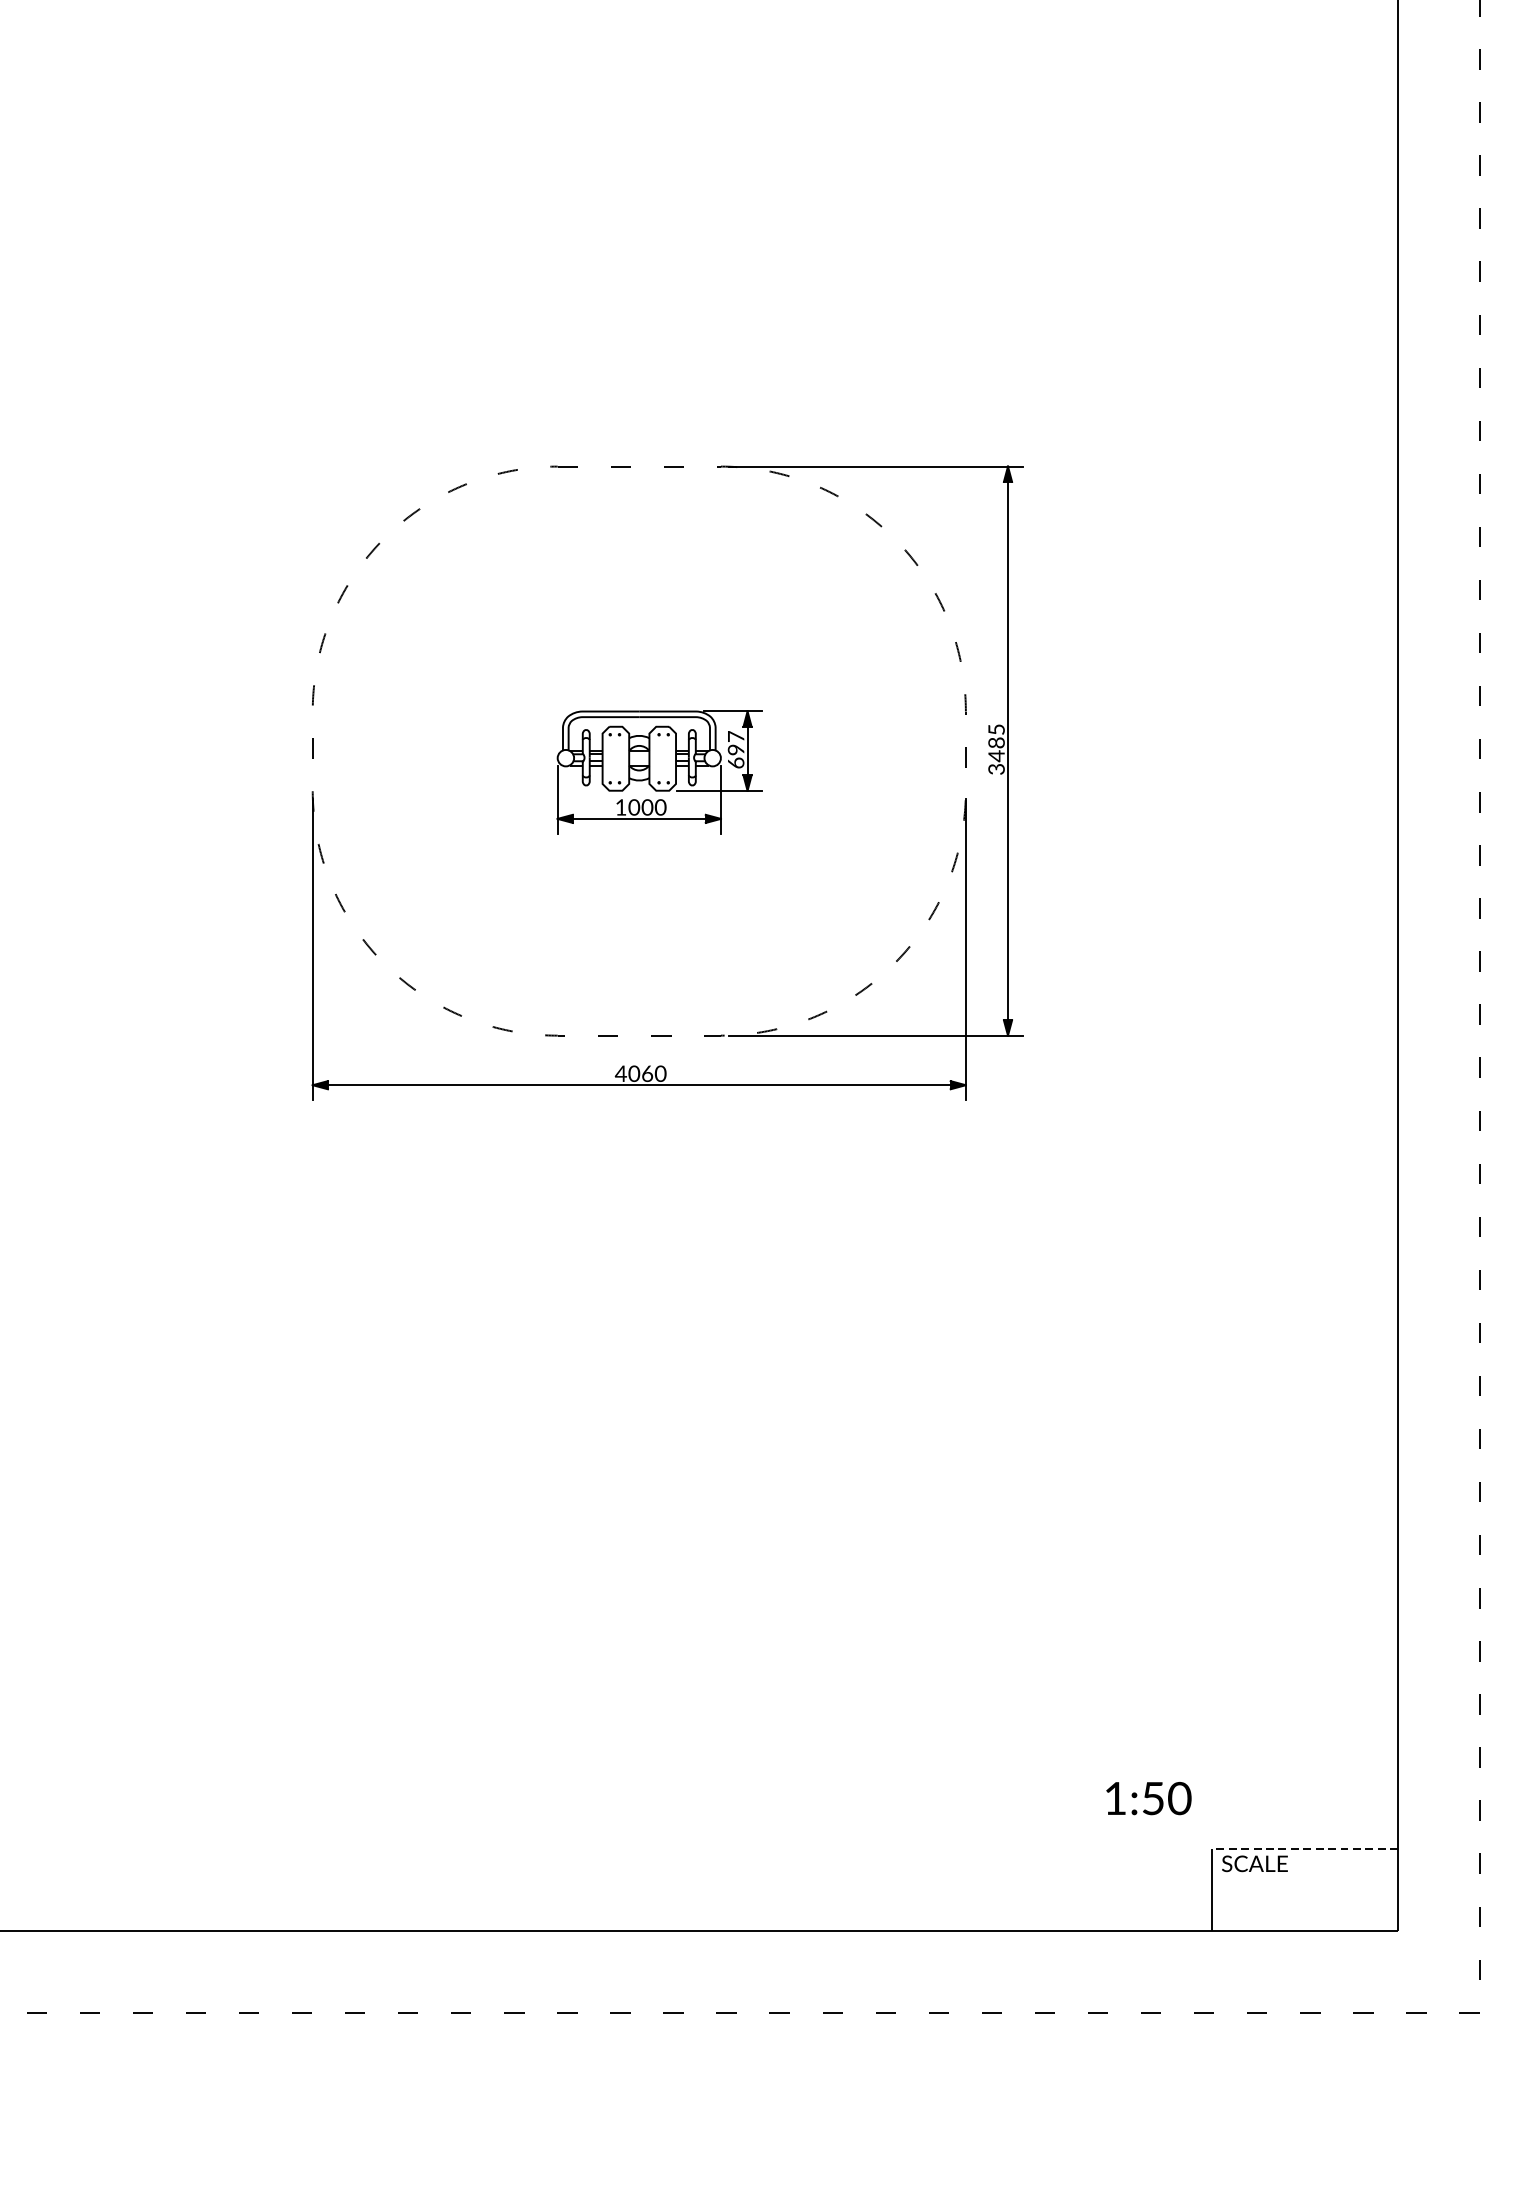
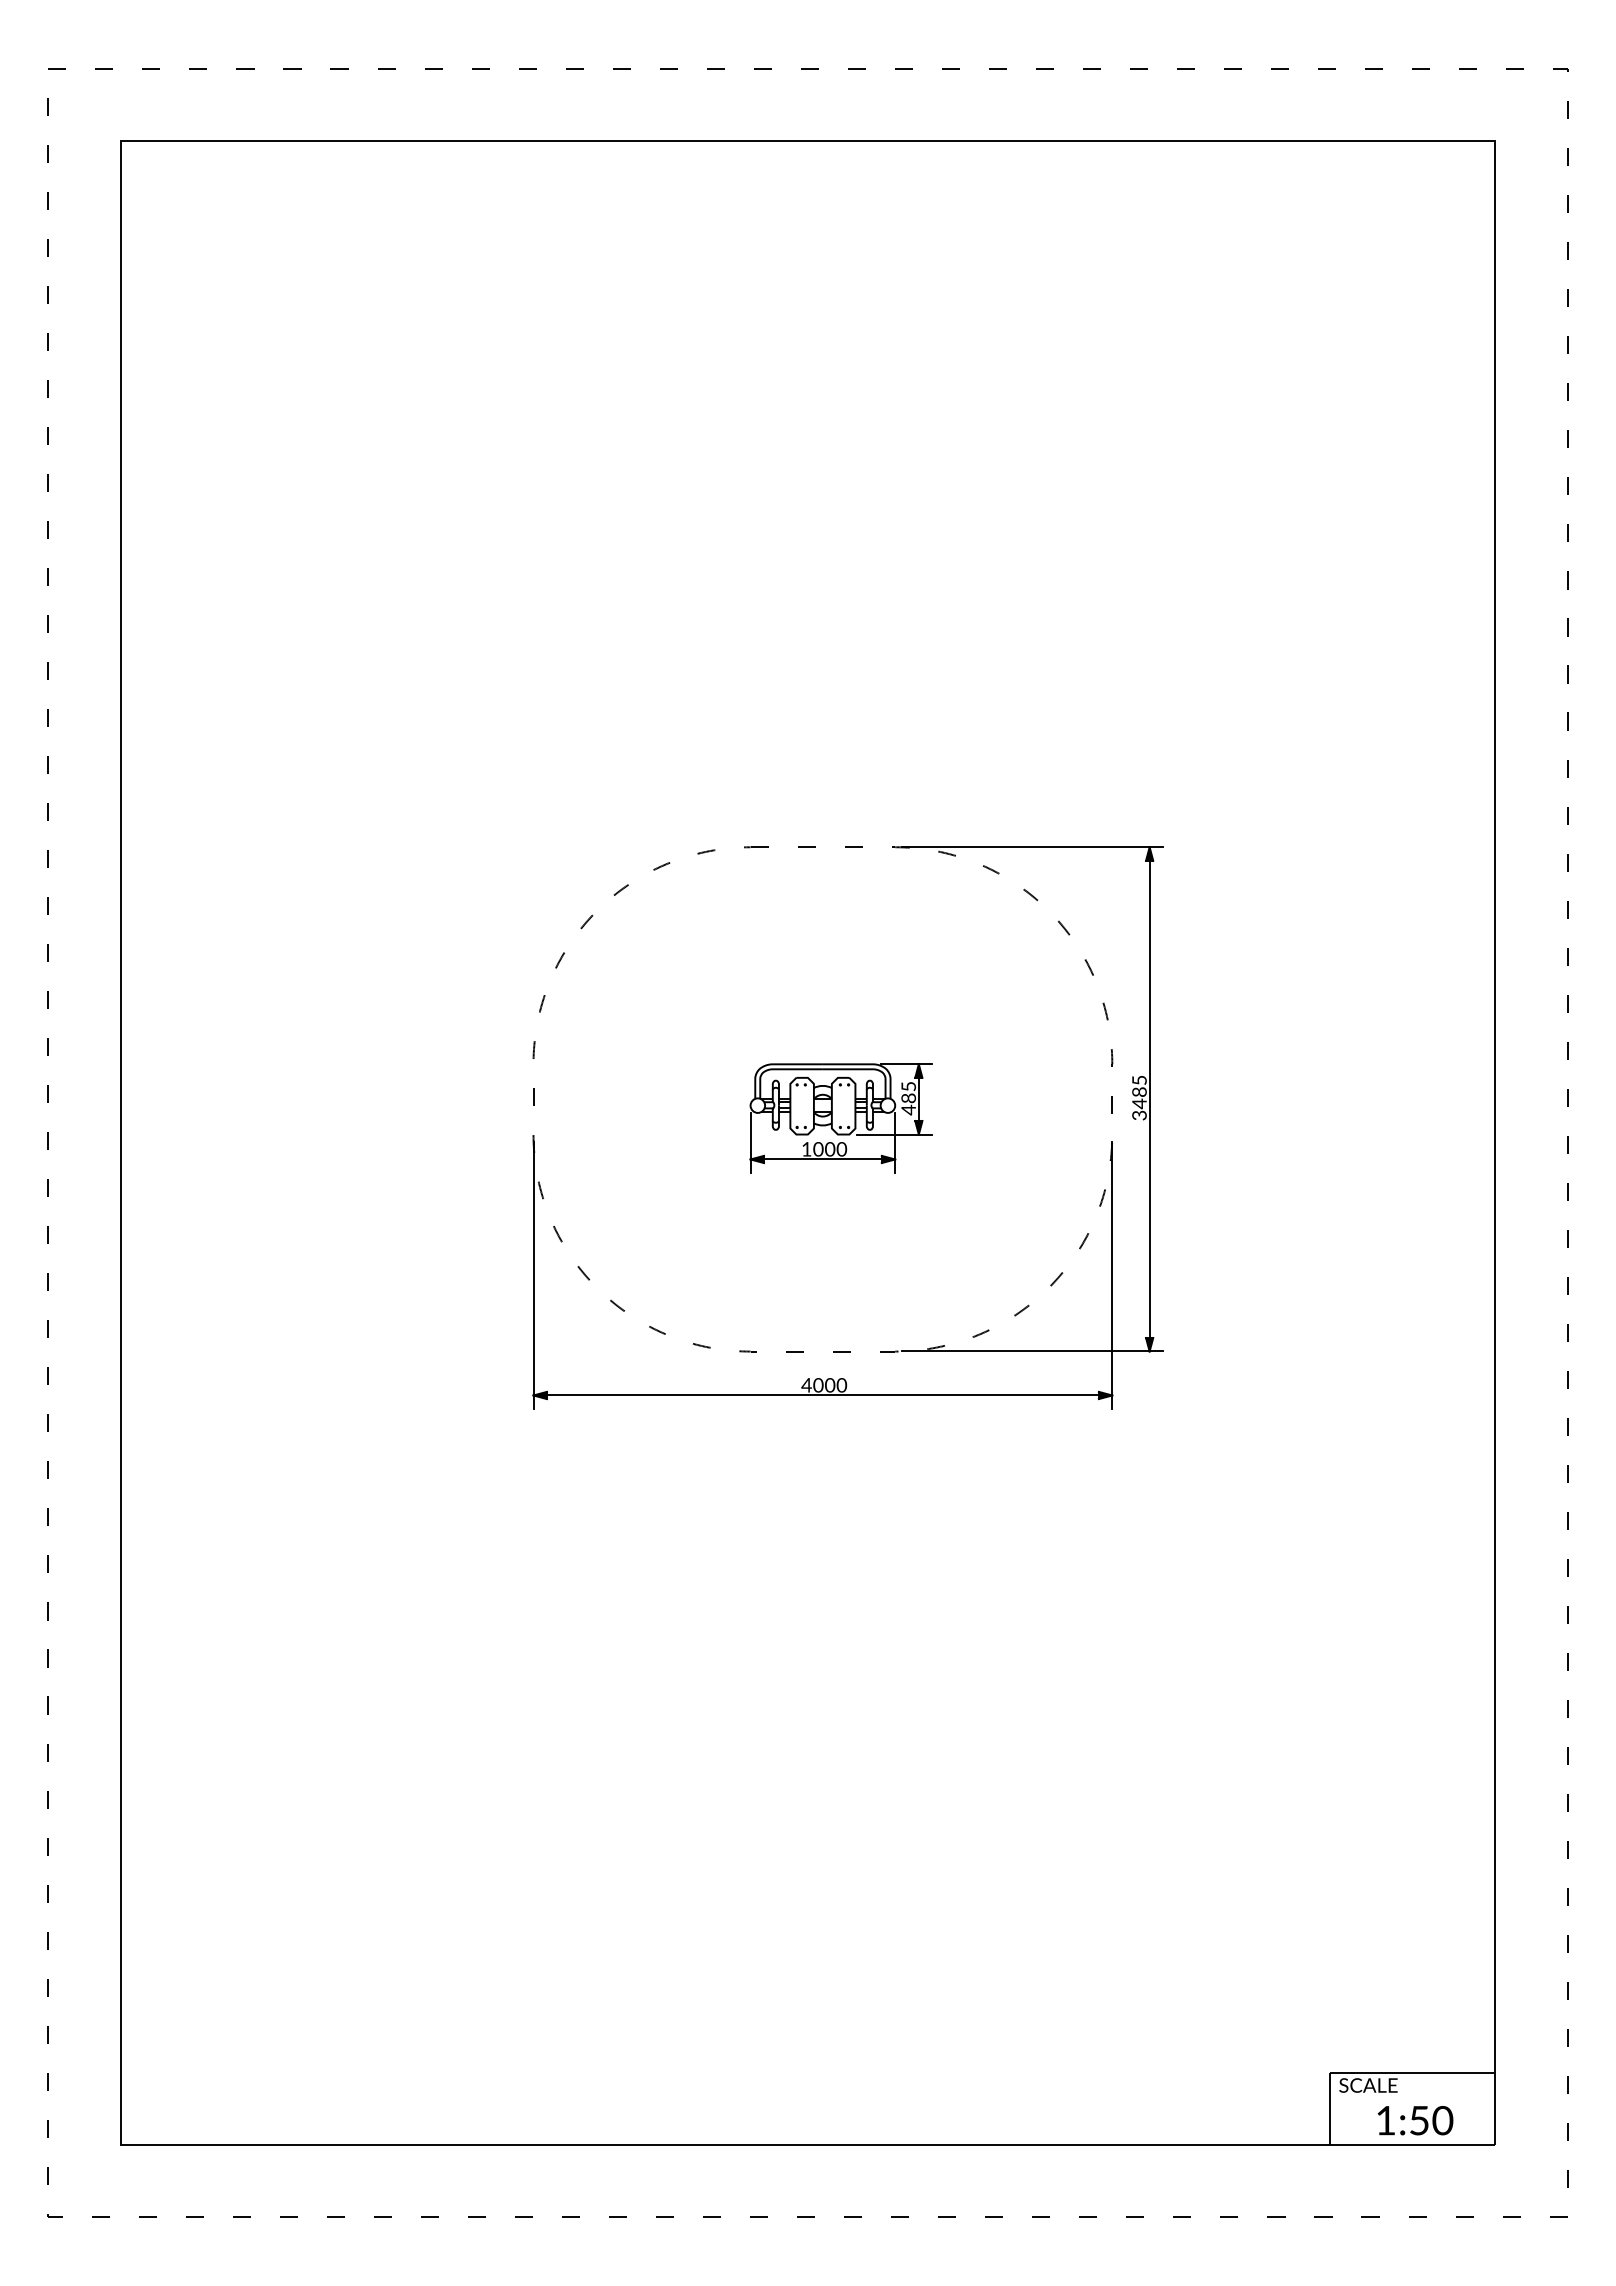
text: (735, 750) -> (908, 1098), 697 -> 485
text: (647, 1072) -> (830, 1384), 4060 -> 4000
text: (1148, 1798) -> (1415, 2120), moved
line: (1304, 1849) -> (1412, 2072), dashed -> solid

